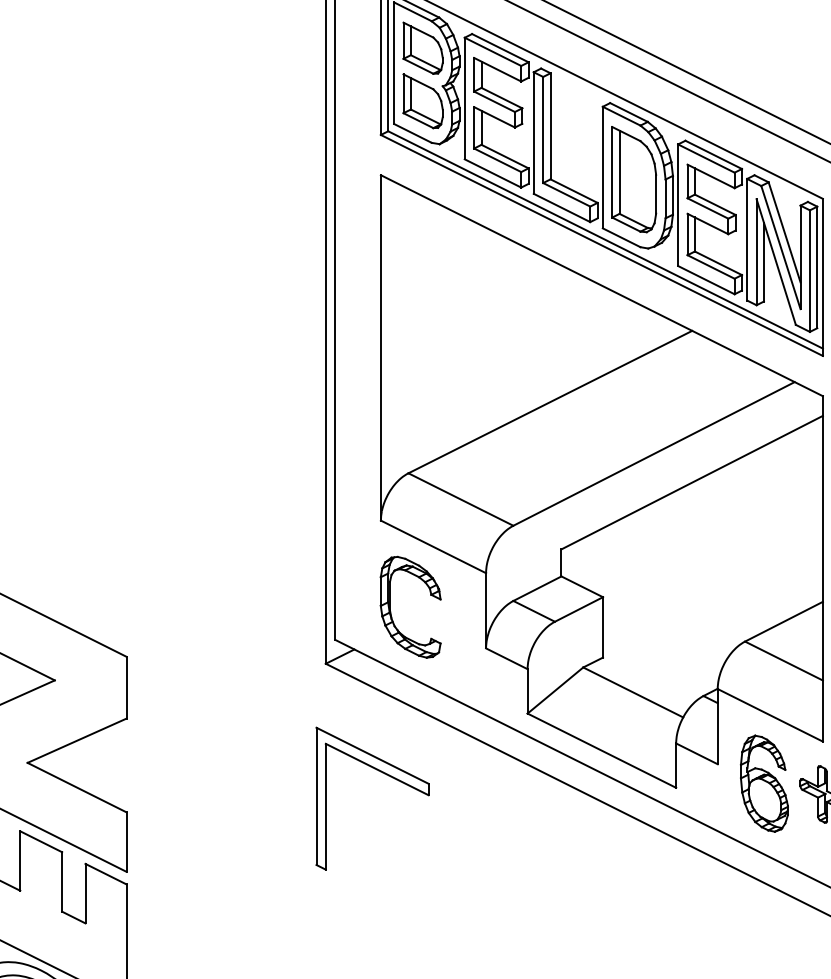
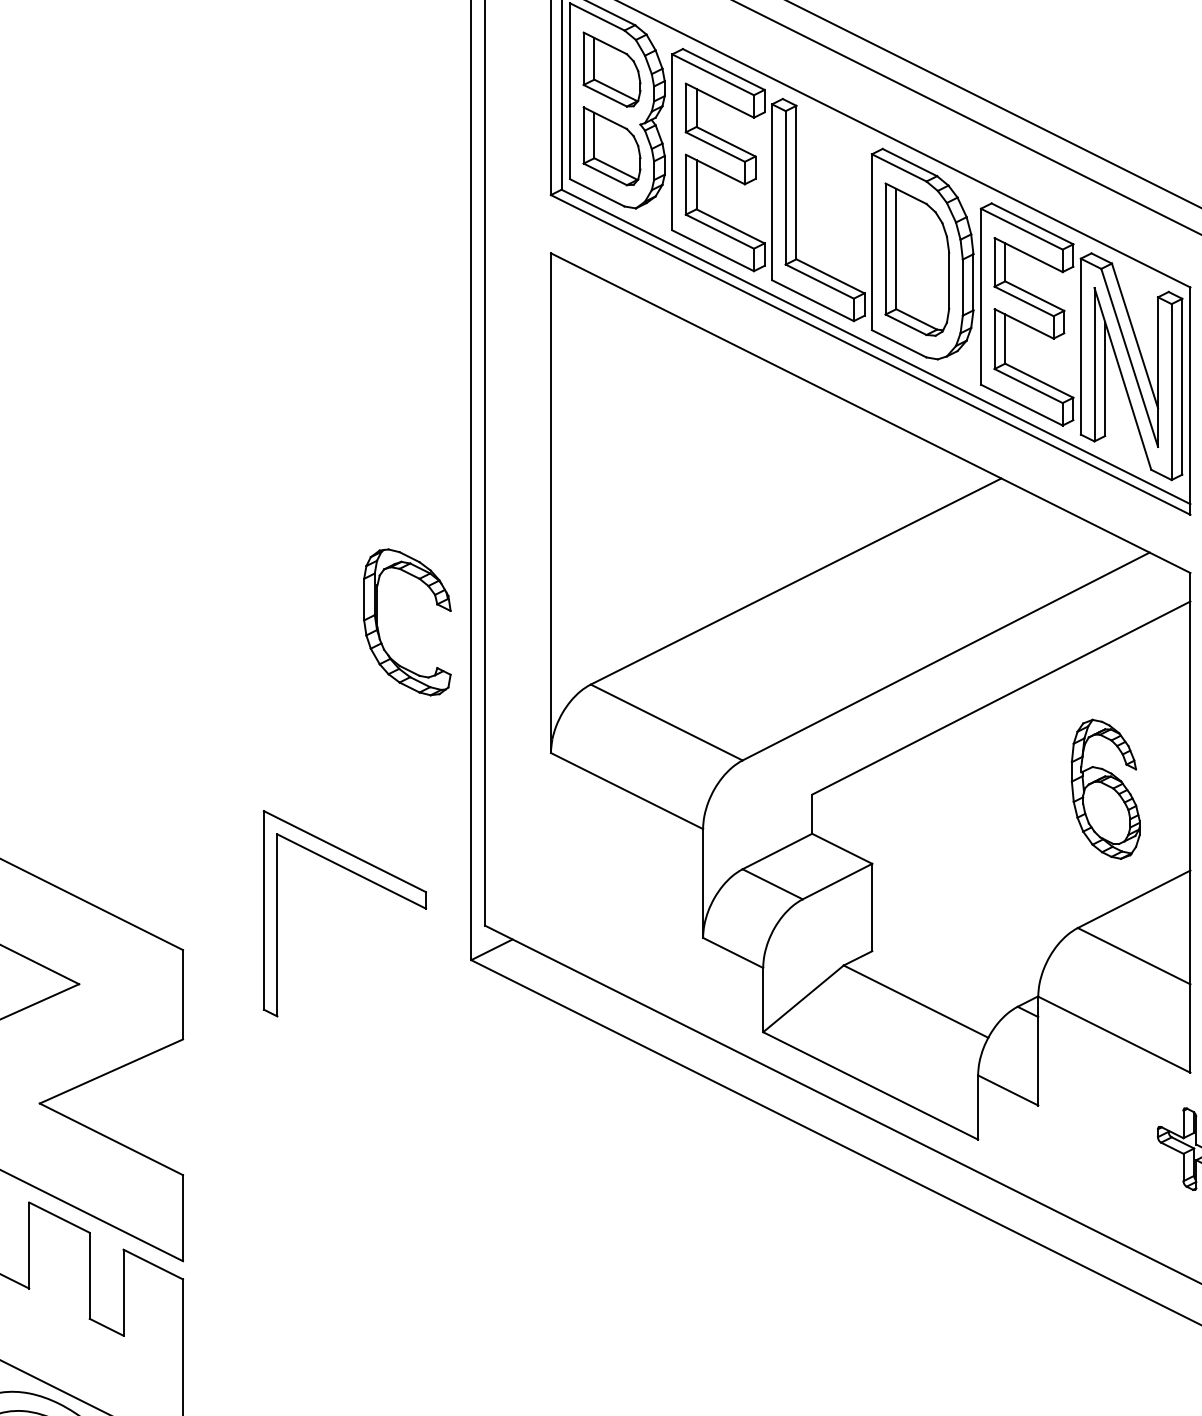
part: (391, 611) -> (379, 628), moved
part: (384, 774) -> (362, 878), moved
part: (764, 783) -> (1105, 789), moved

